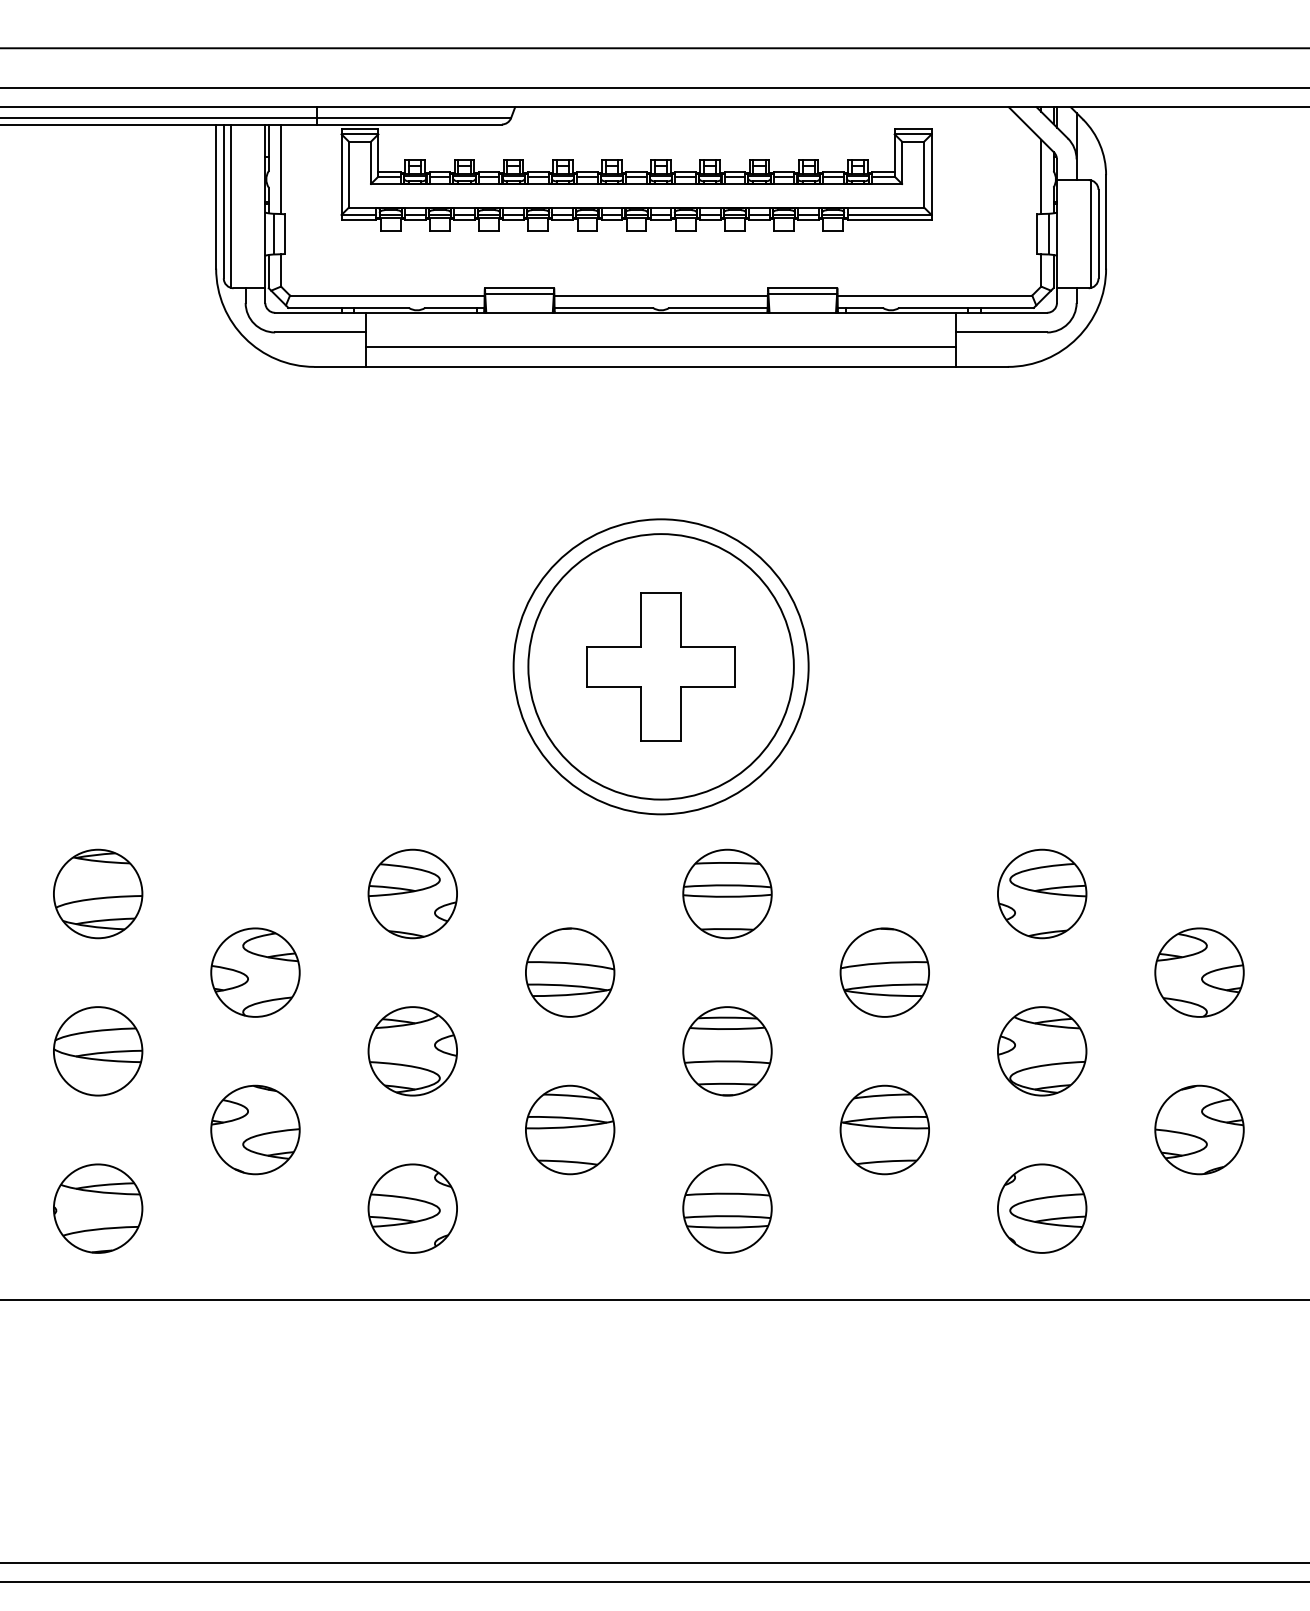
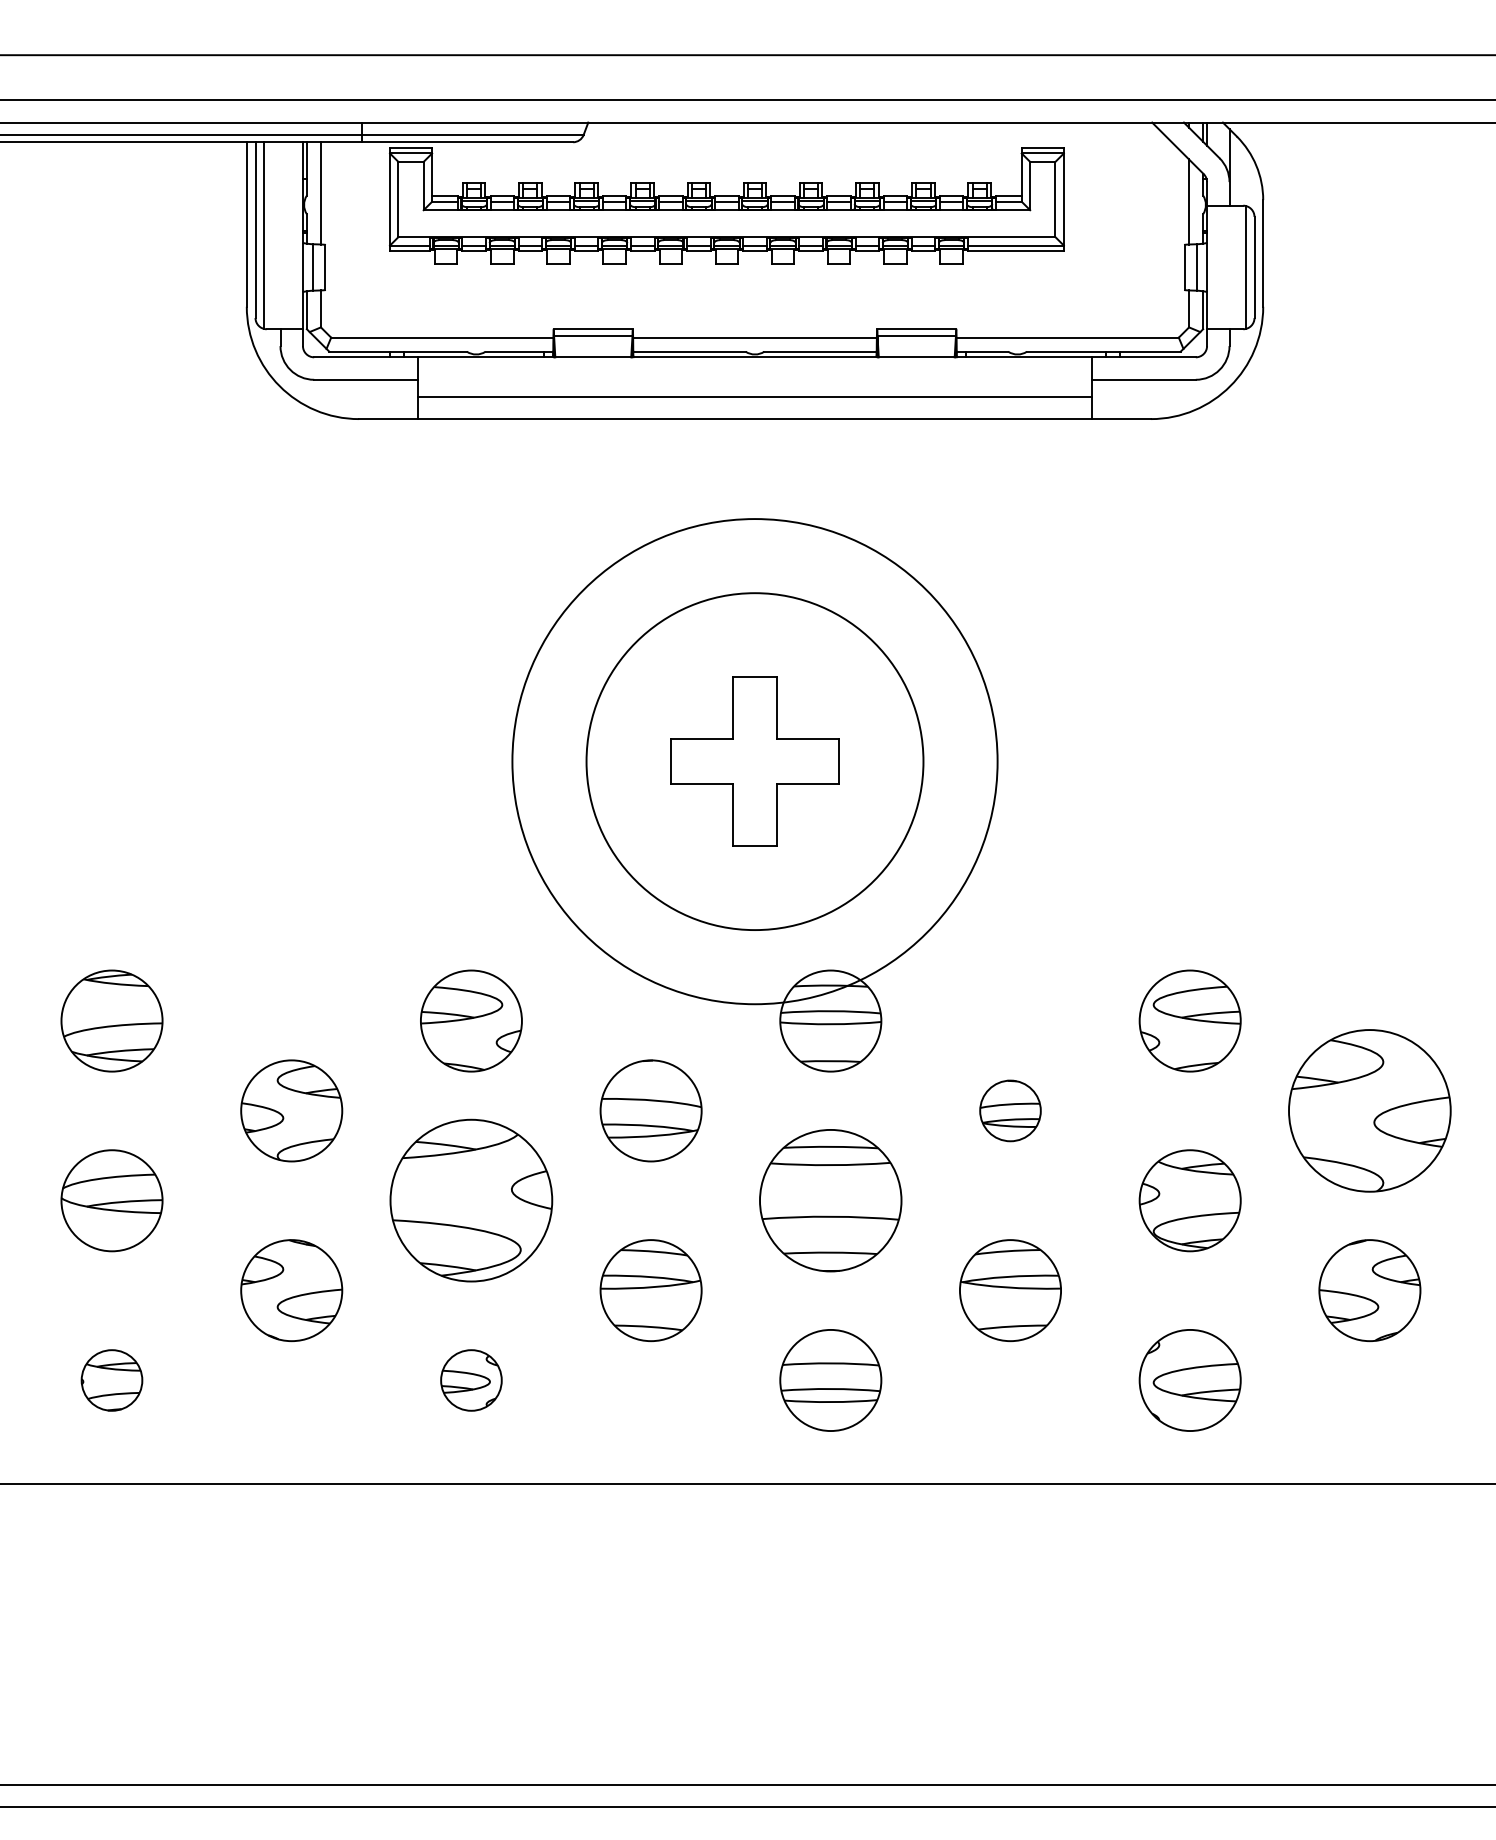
circle: (660, 666) -> (754, 761), size x1.6
part: (884, 972) -> (1010, 1110), size x0.6
part: (1199, 972) -> (1369, 1110), size x1.6
part: (412, 1051) -> (471, 1200), size x1.6
part: (727, 1051) -> (830, 1200), size x1.4
part: (97, 1208) -> (111, 1380), size x0.6
part: (412, 1208) -> (471, 1380), size x0.6

